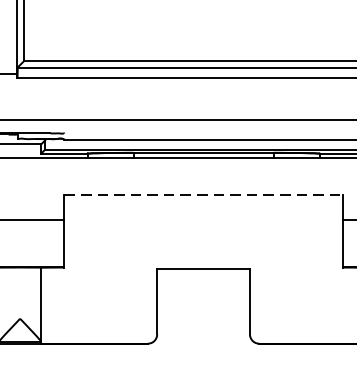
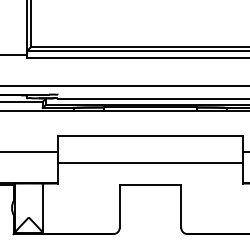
line: (203, 195) -> (150, 135), dashed -> solid
line: (203, 237) -> (150, 163), added

